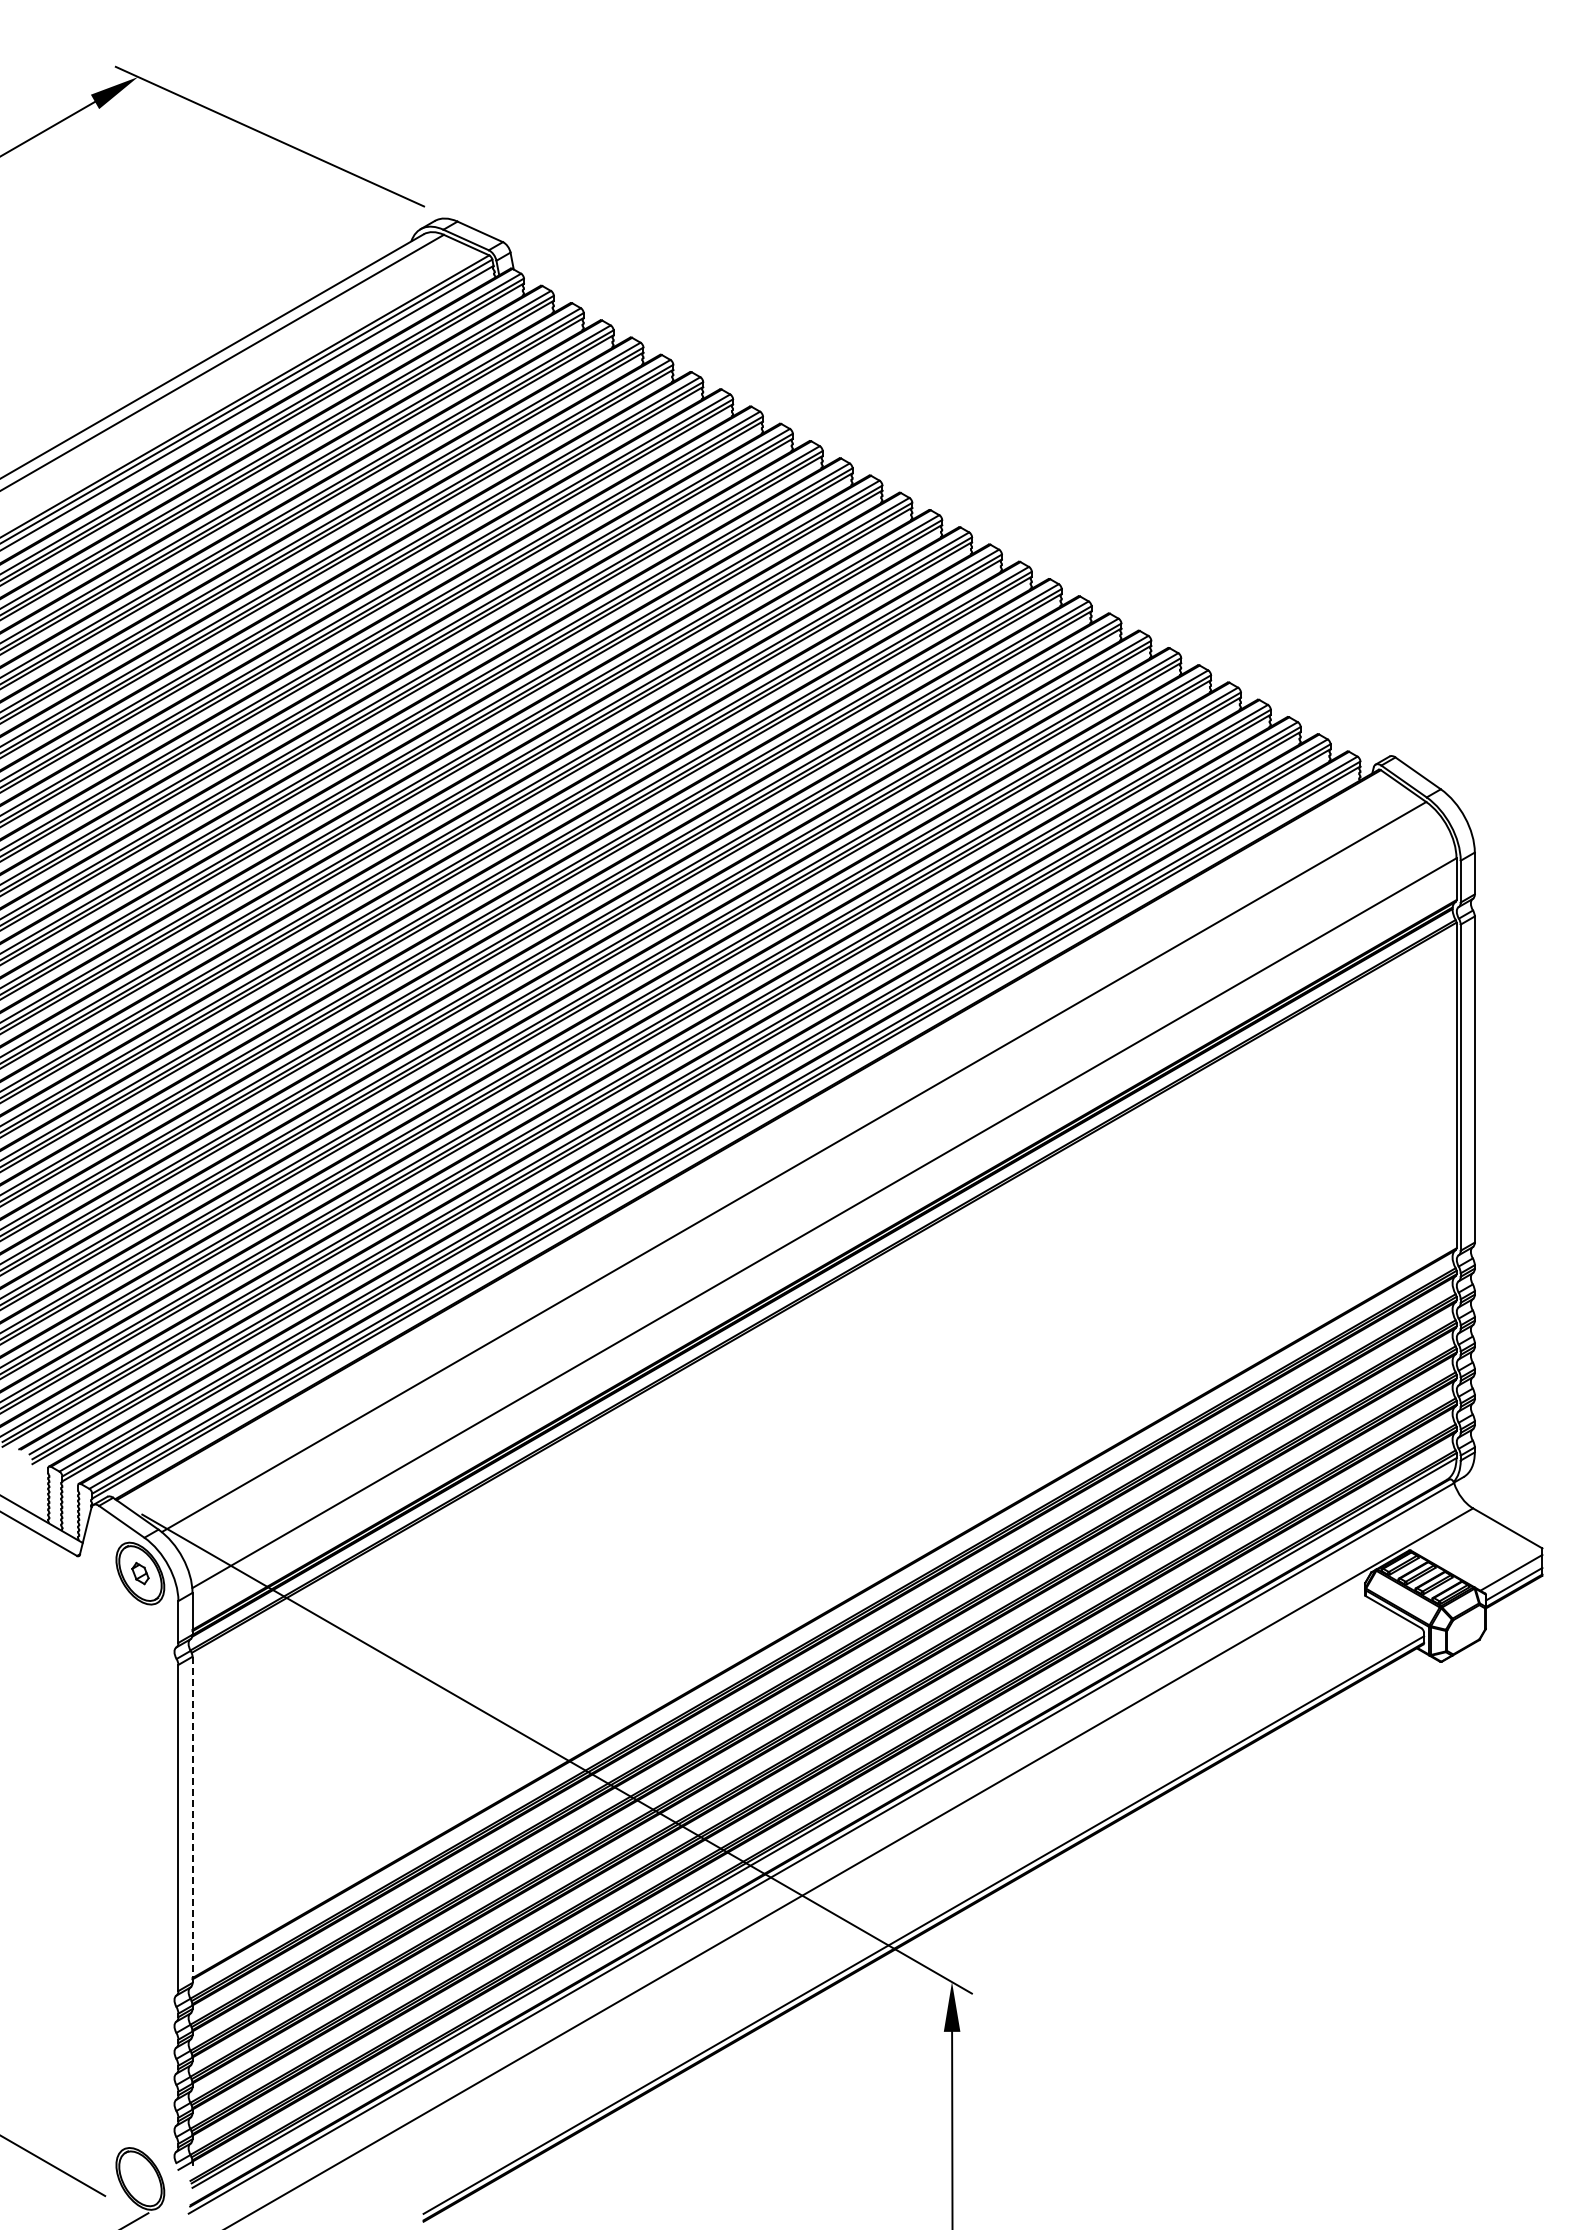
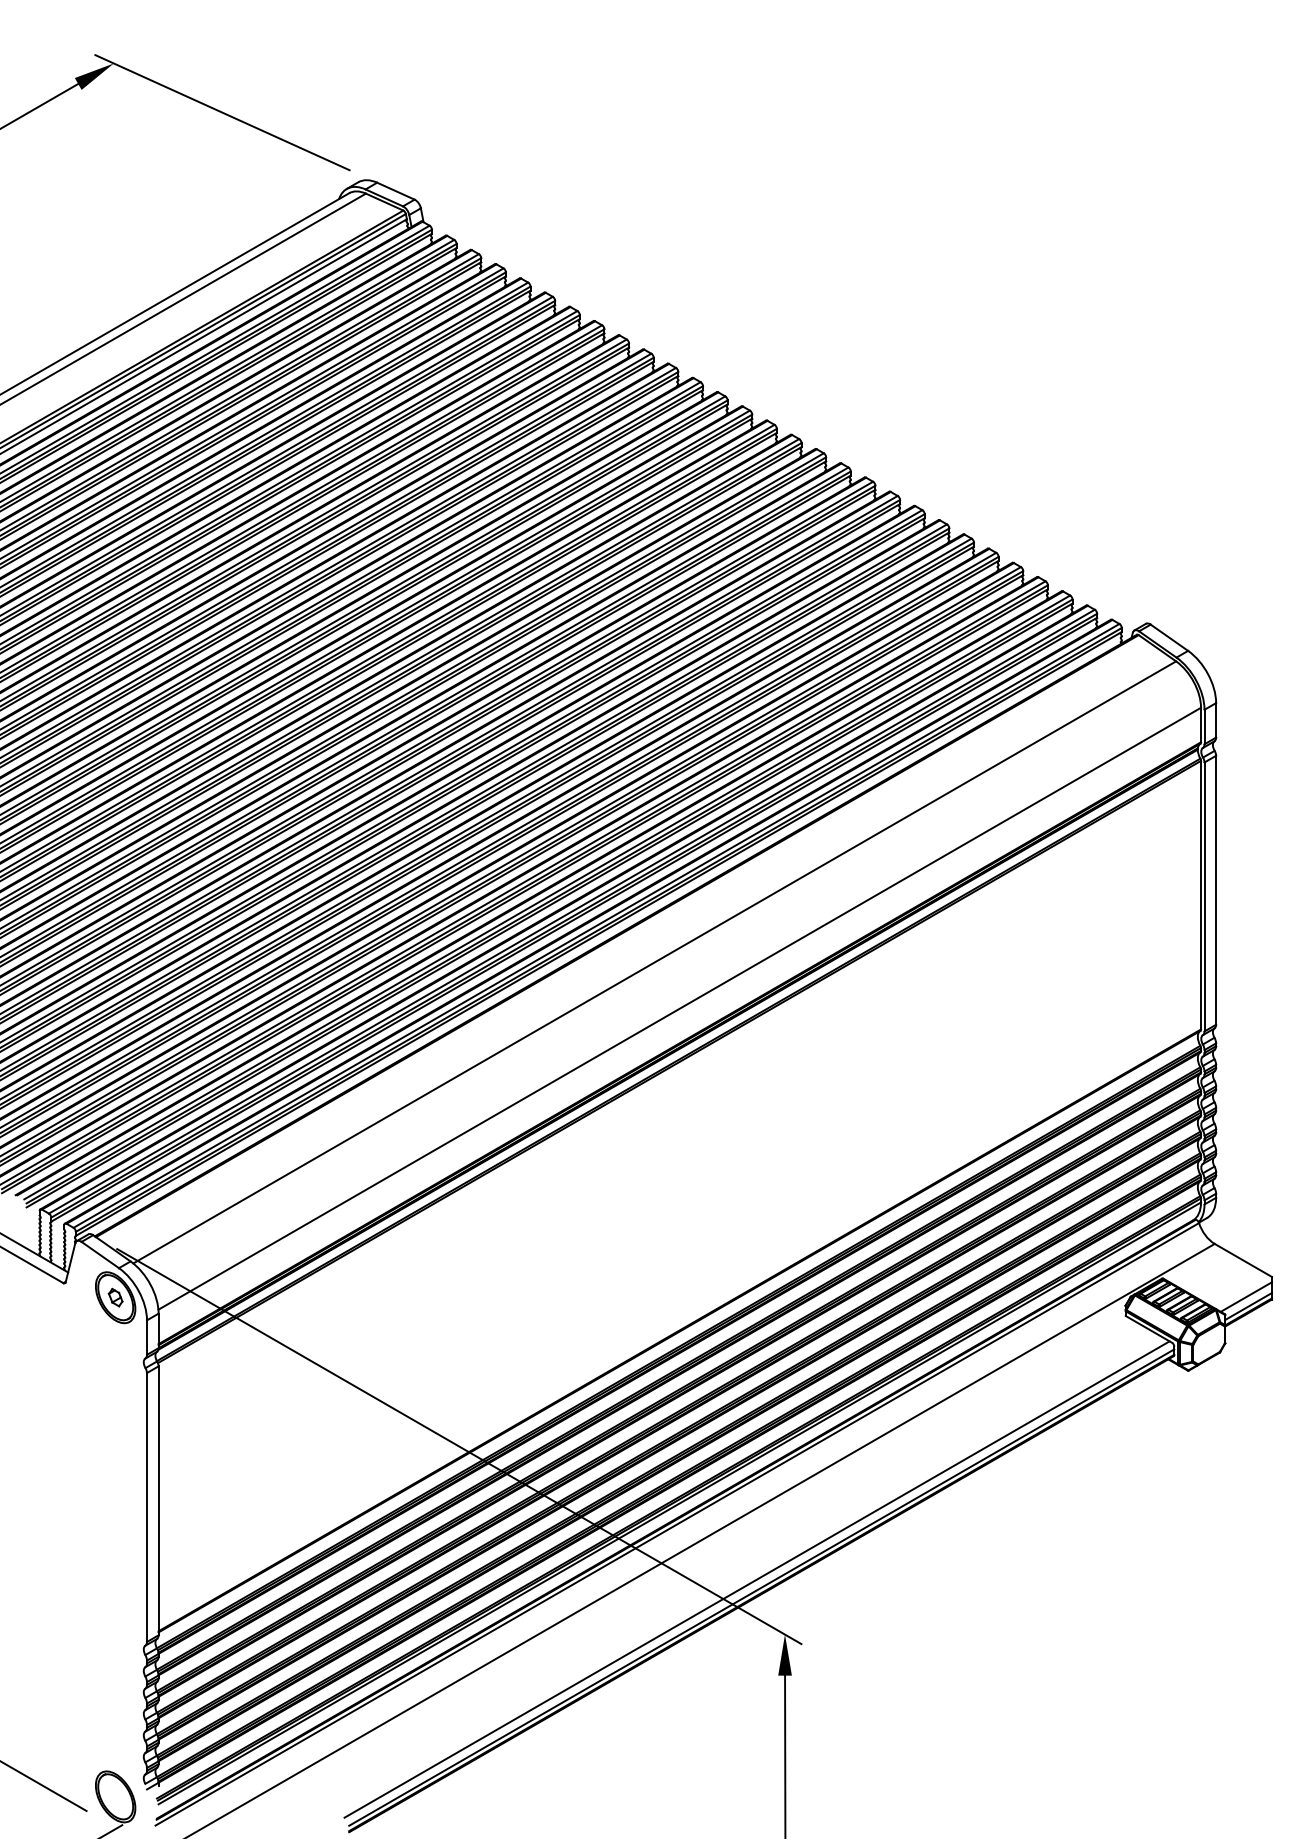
line: (192, 1820) -> (158, 1501), dashed -> solid
line: (917, 1915) -> (756, 1579), added

